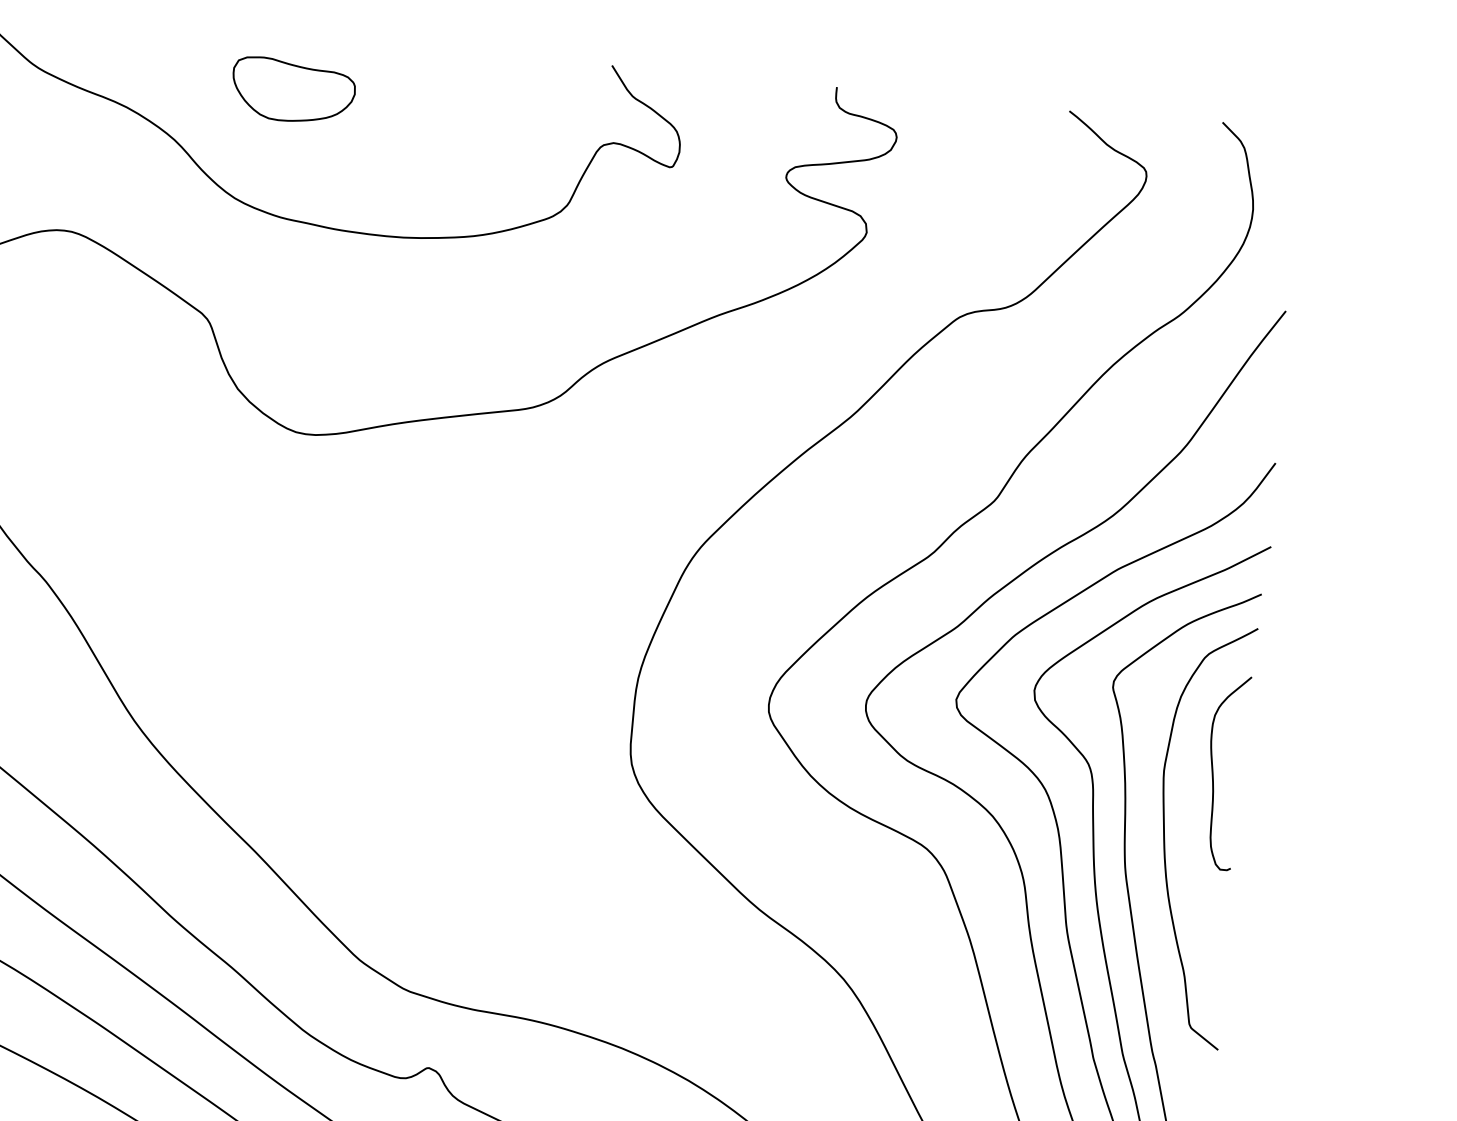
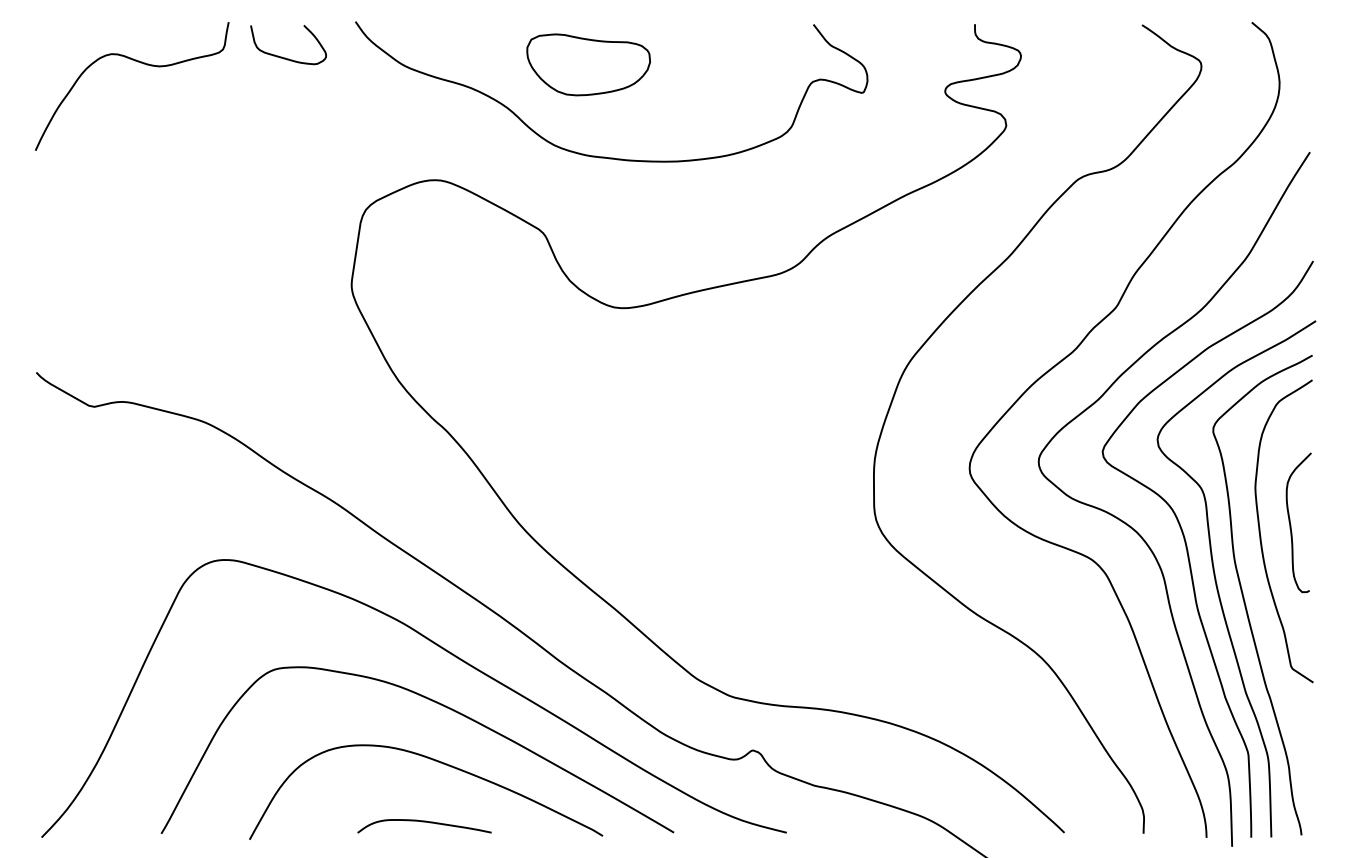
part: (293, 90) -> (588, 64), size x1.4
curve: (1214, 773) -> (1291, 524), moved

